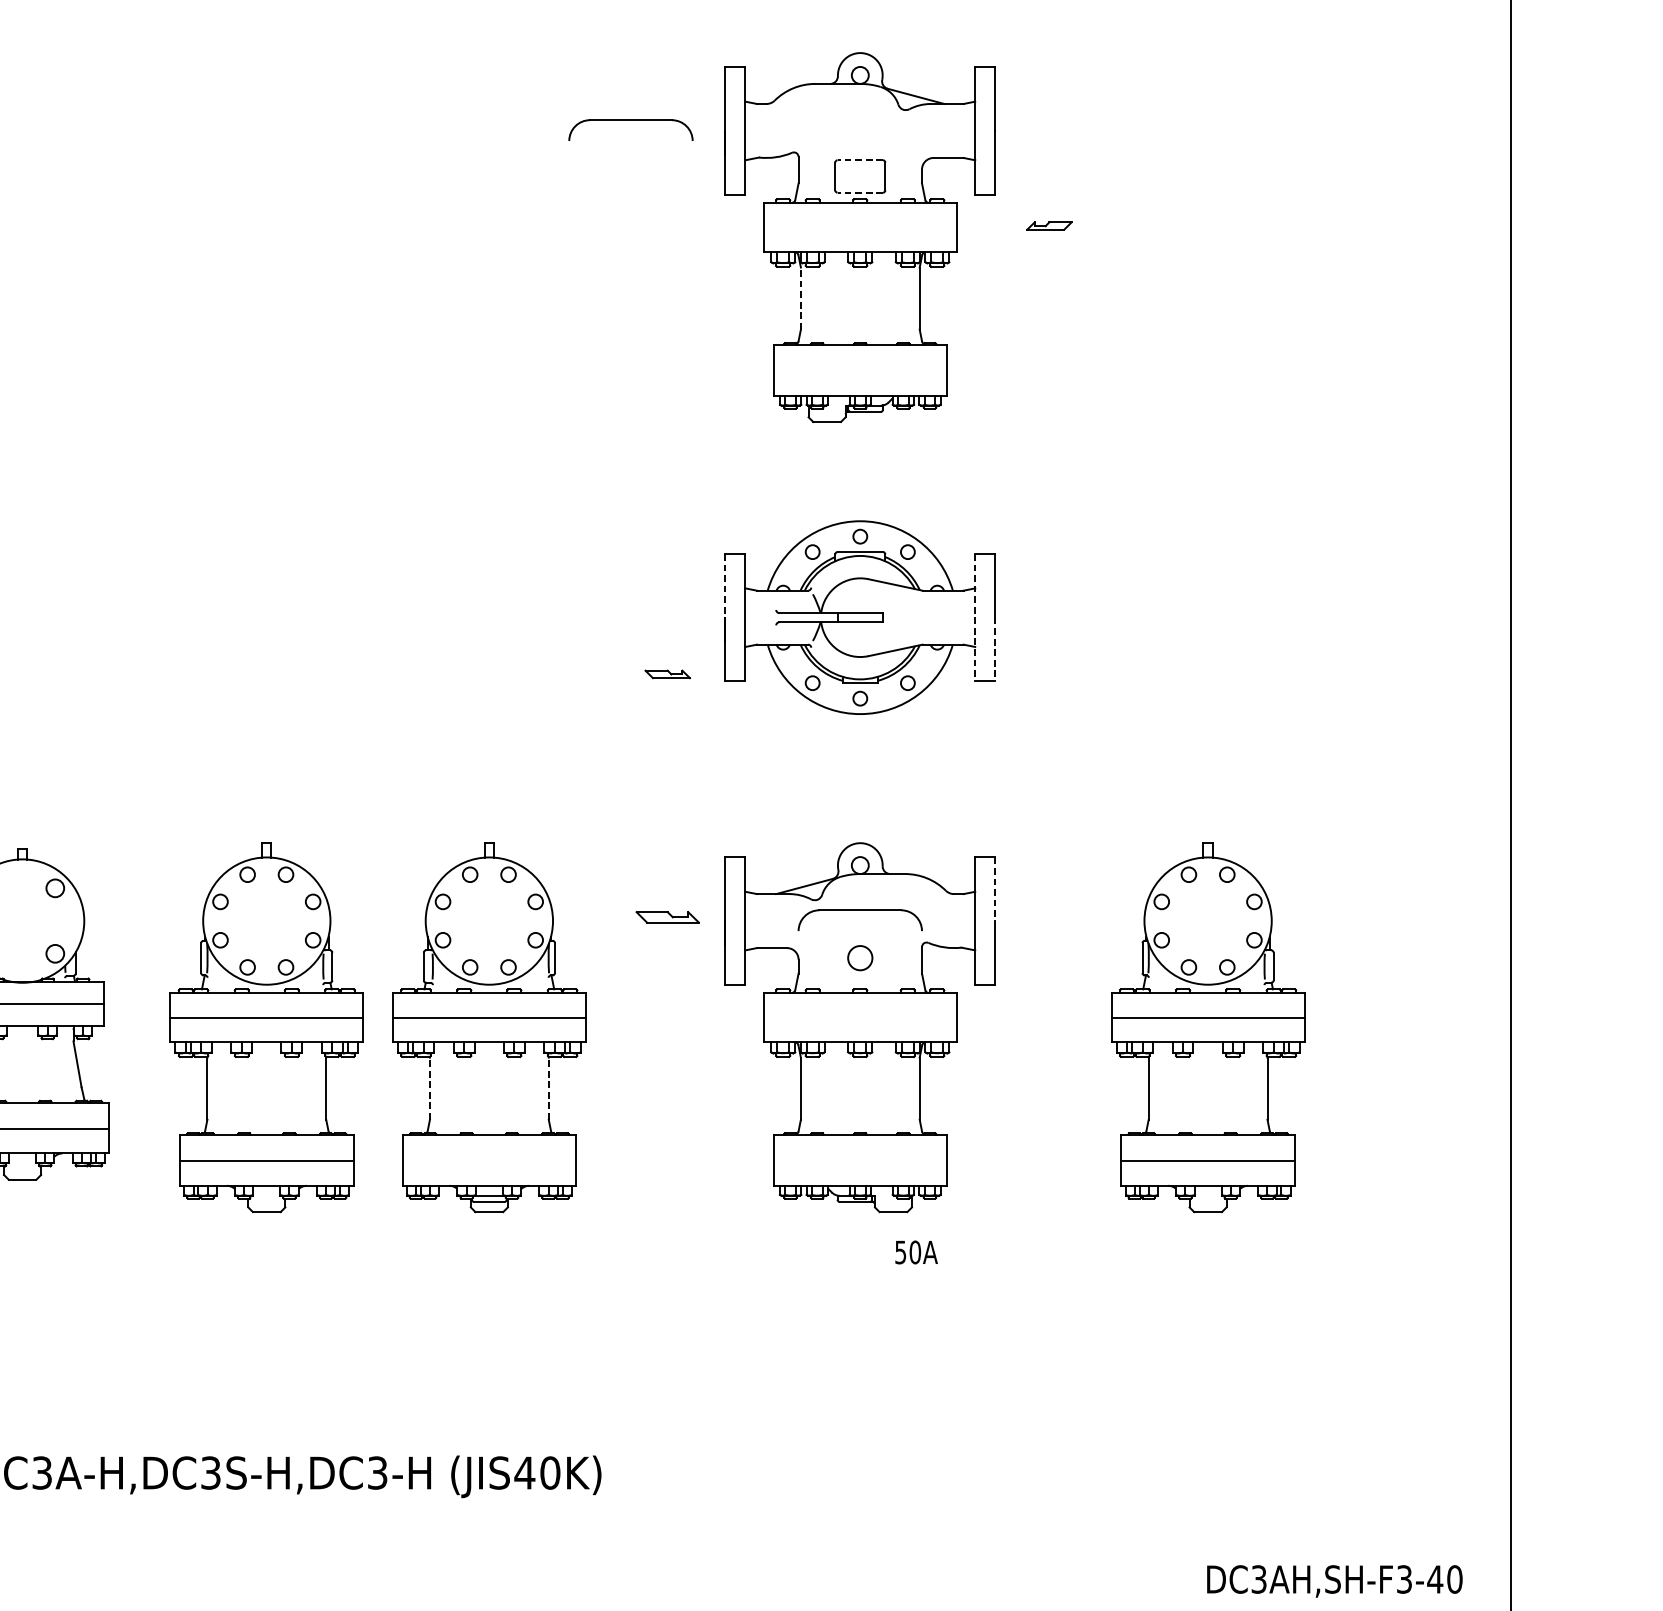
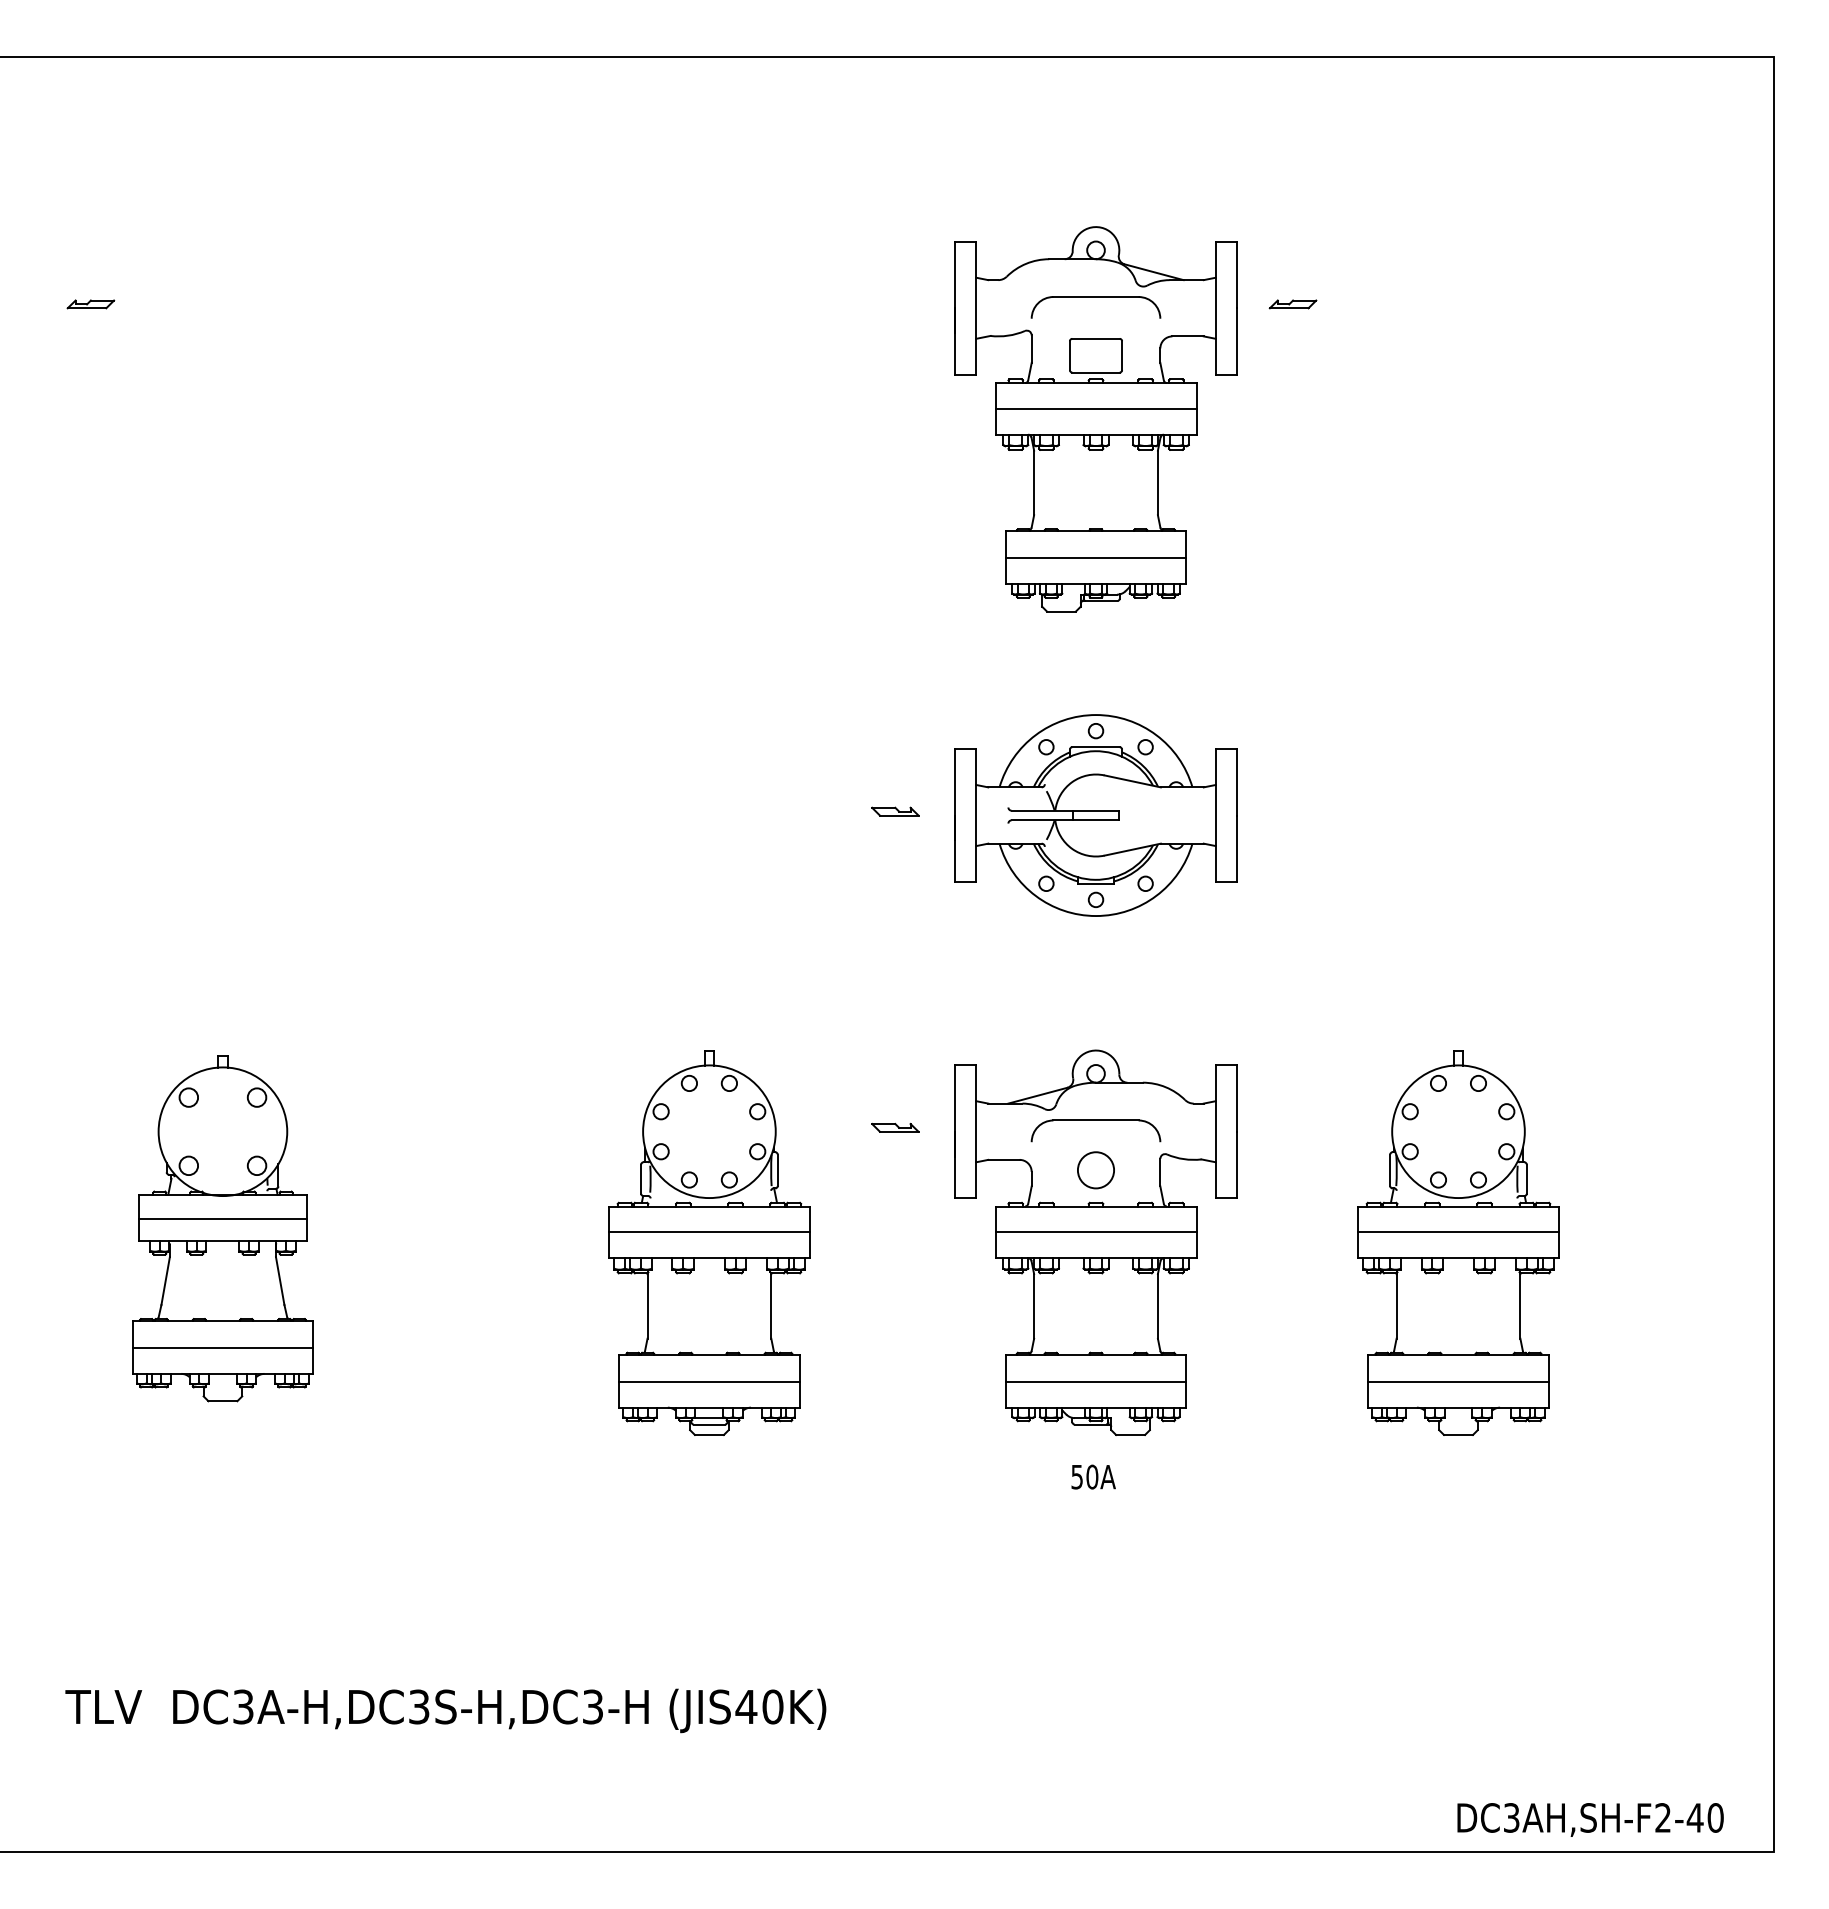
part: (630, 120) -> (1095, 297), moved
line: (860, 159) -> (1096, 338), dashed -> solid
line: (860, 192) -> (1096, 372), dashed -> solid
part: (1048, 226) -> (1292, 304), moved
line: (859, 227) -> (1095, 408), added
line: (801, 298) -> (1034, 482), dashed -> solid
line: (859, 371) -> (1095, 558), added
line: (725, 585) -> (955, 782), dashed -> solid
line: (974, 618) -> (1215, 816), dashed -> solid
line: (995, 650) -> (1236, 849), dashed -> solid
part: (667, 674) -> (895, 811), moved
line: (995, 890) -> (1236, 1099), dashed -> solid
part: (667, 917) -> (895, 1127), size x0.71
circle: (859, 958) -> (1095, 1170), size x1.43
line: (859, 1017) -> (1095, 1232), added
part: (266, 1027) -> (477, 1242), removed
line: (429, 1087) -> (647, 1305), dashed -> solid
line: (548, 1087) -> (771, 1305), dashed -> solid
line: (488, 1160) -> (708, 1381), added
line: (859, 1160) -> (1095, 1381), added
text: (916, 1251) -> (1093, 1476), moved
text: (1403, 1579) -> (1662, 1817), DC3AH,SH-F3-40 -> DC3AH,SH-F2-40

